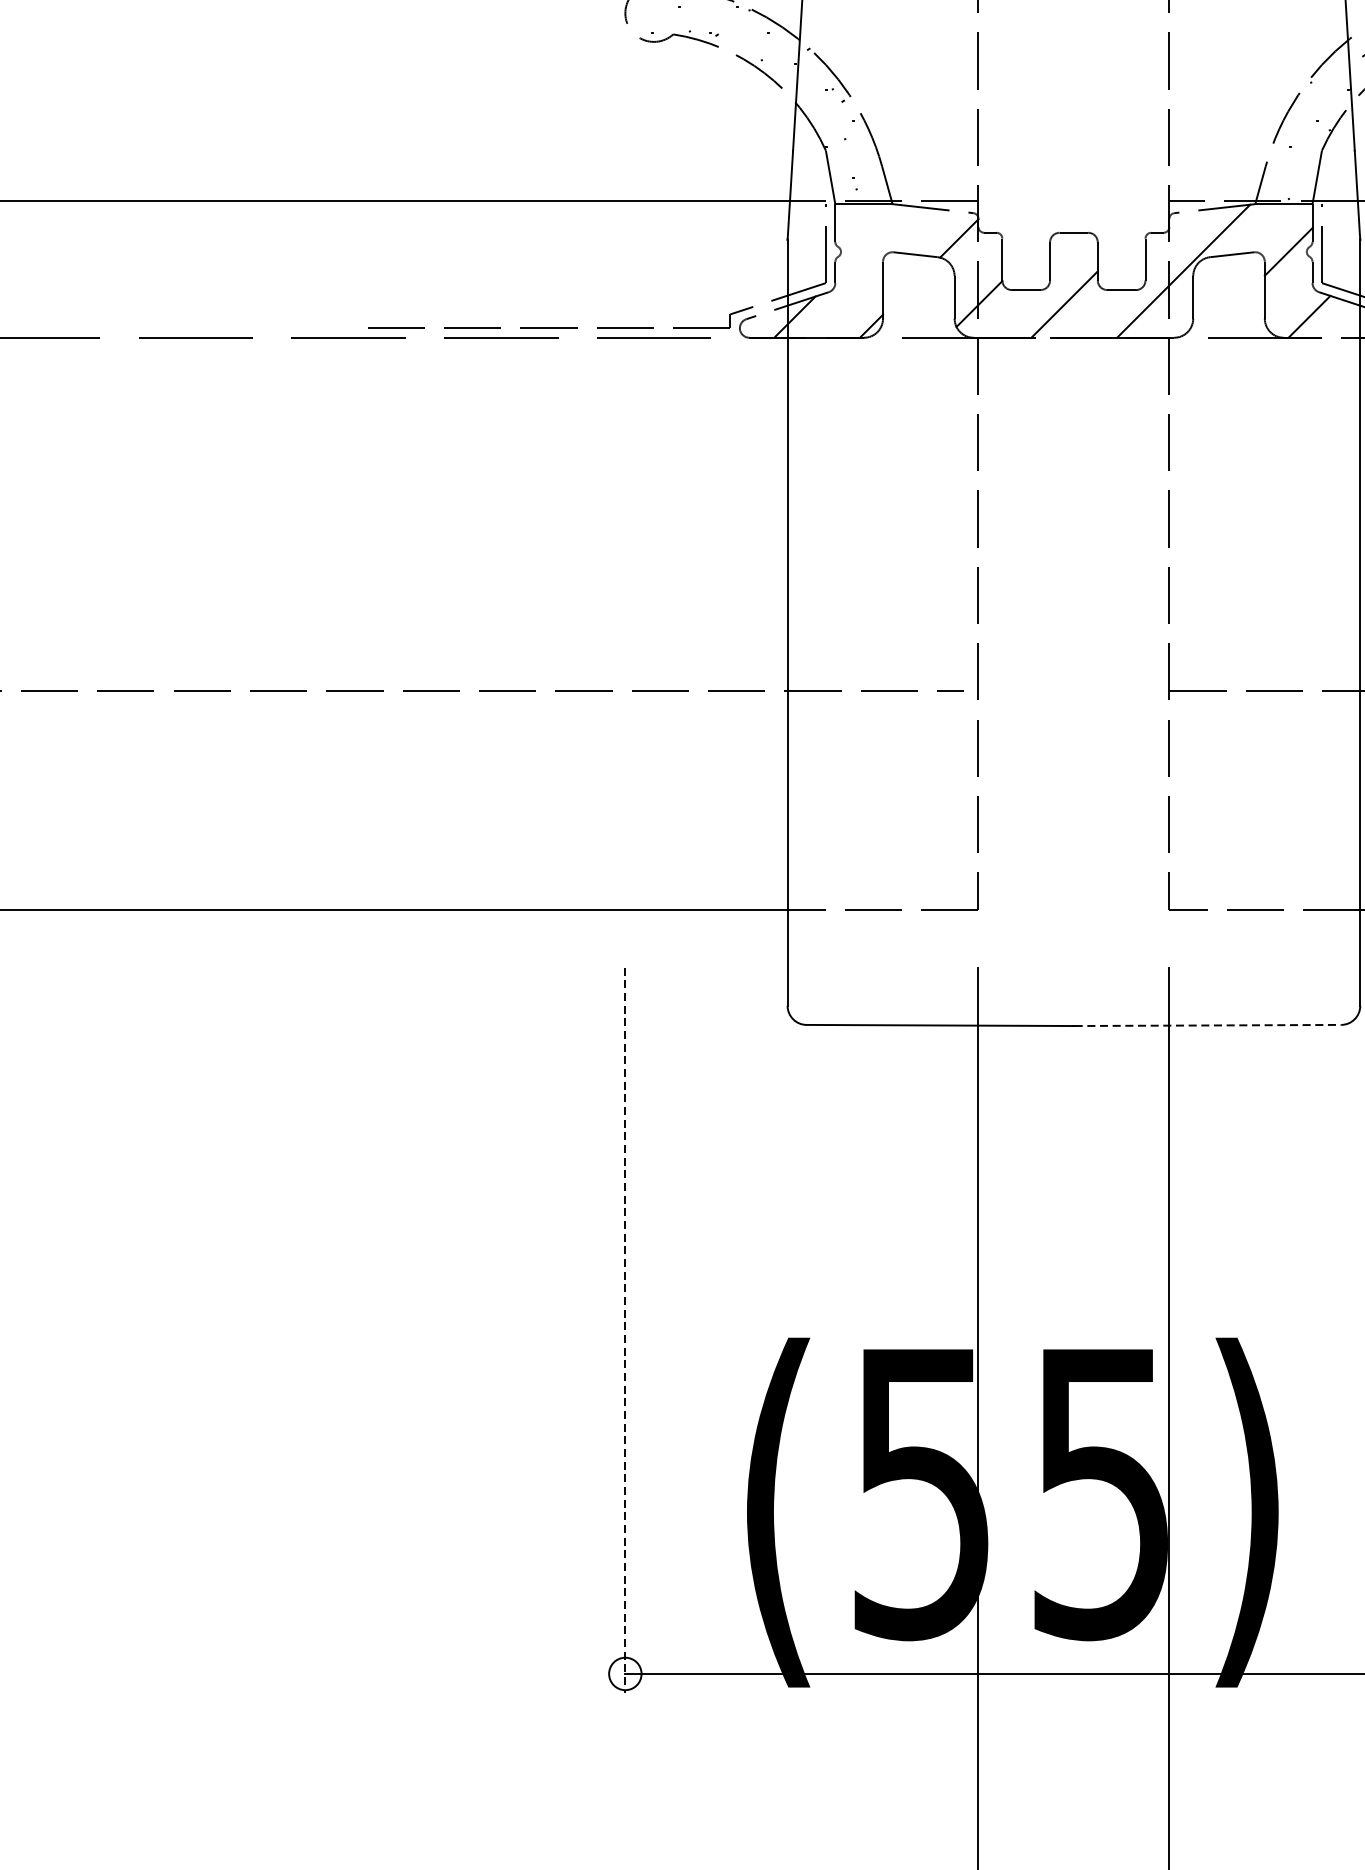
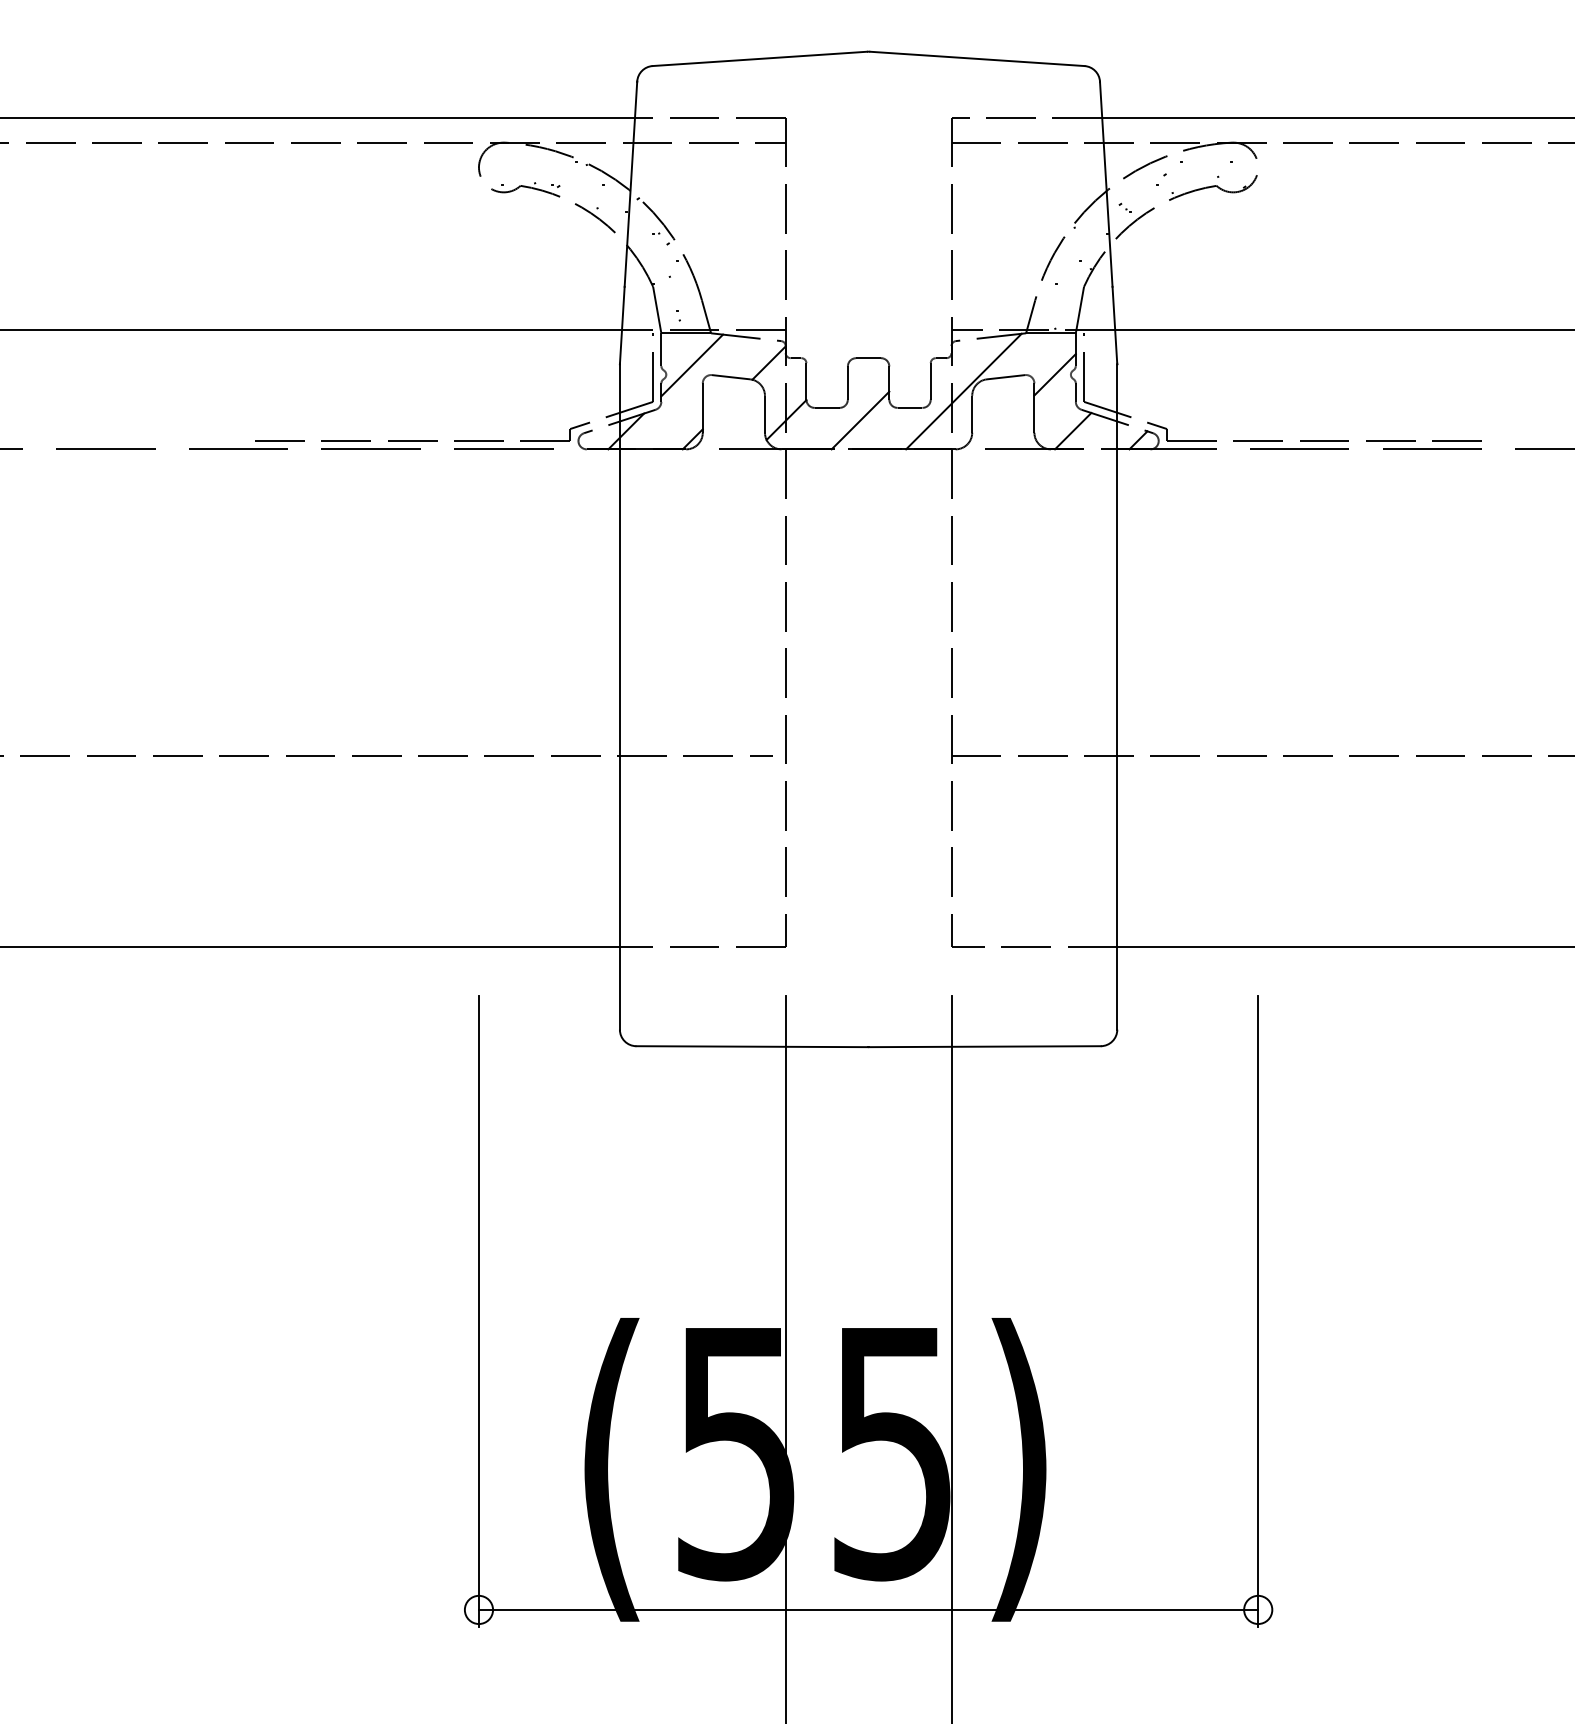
line: (871, 241) -> (692, 365), added
line: (1208, 1025) -> (985, 1046), dashed -> solid
line: (624, 1330) -> (478, 1311), dashed -> solid

